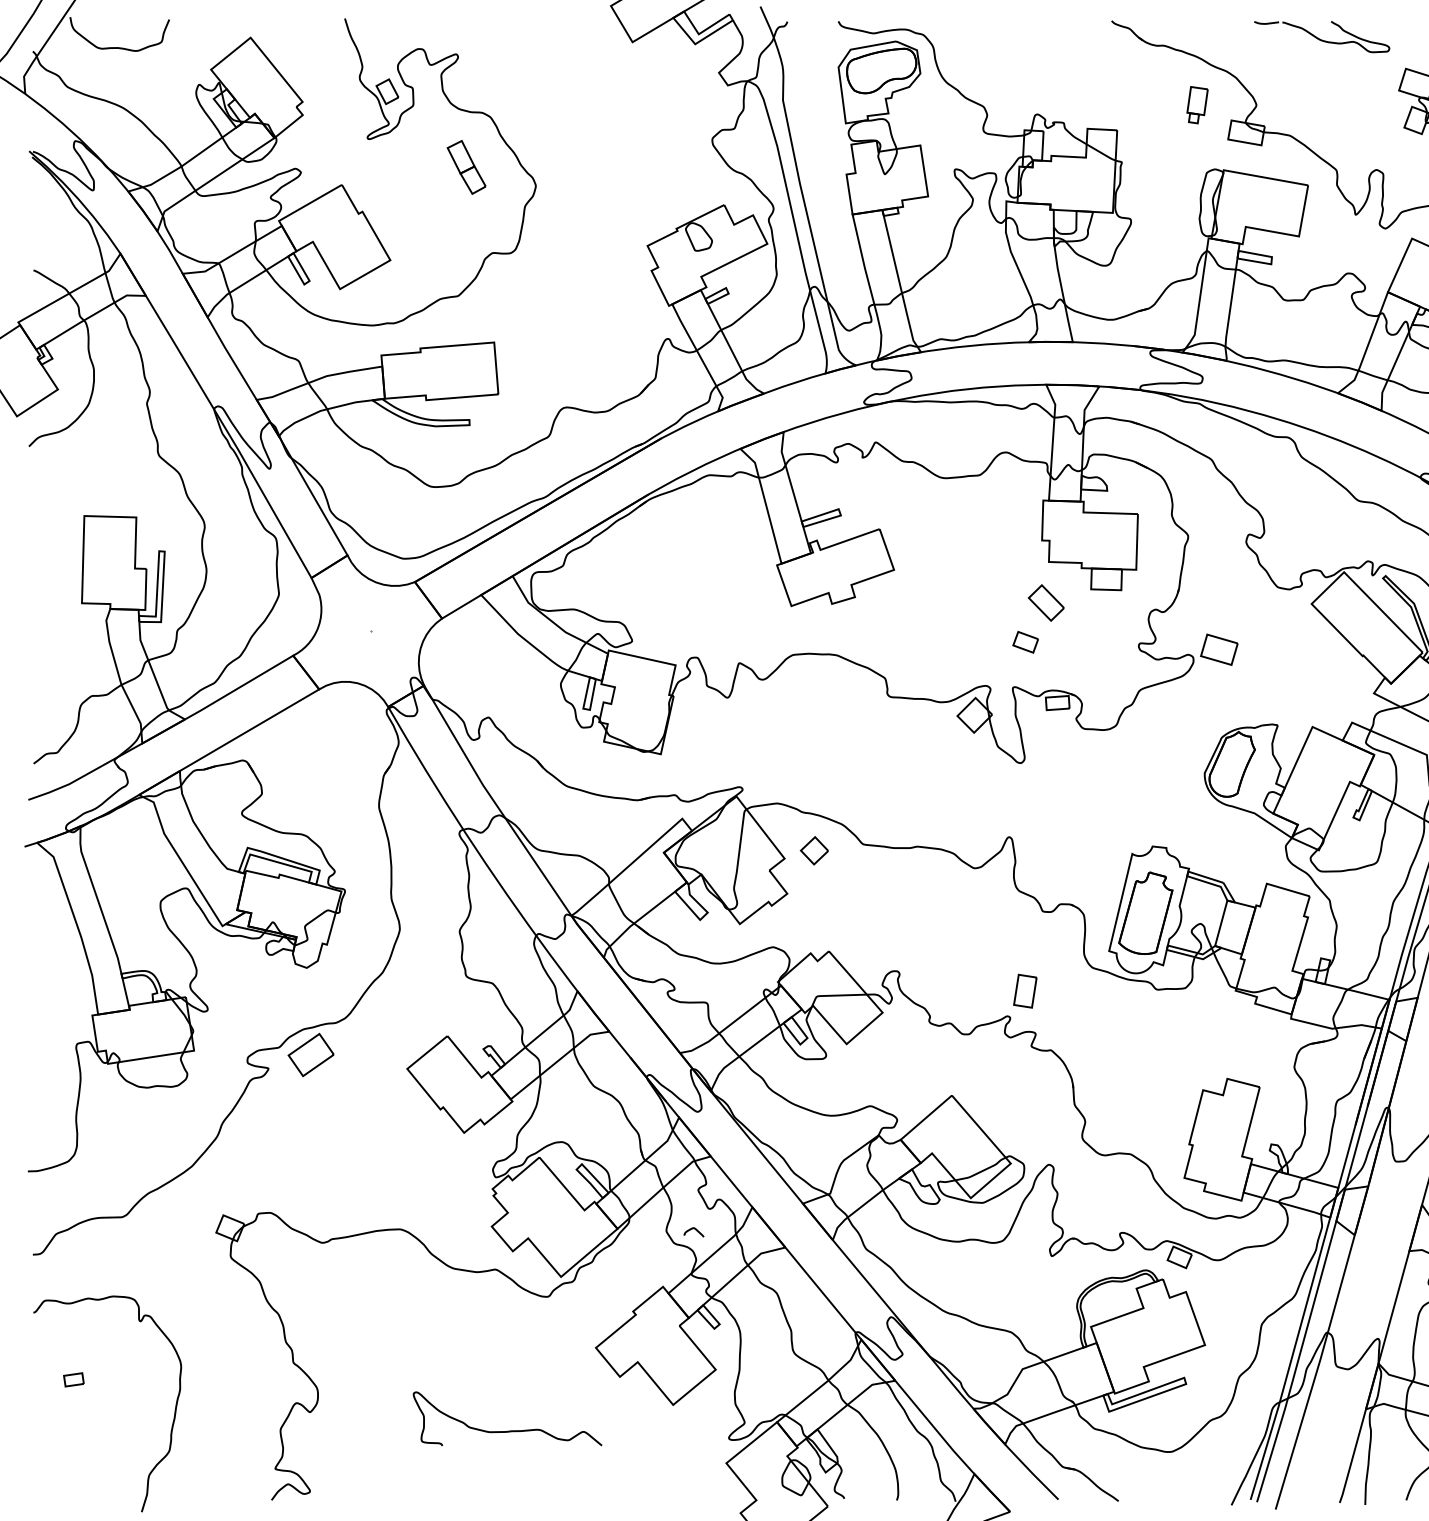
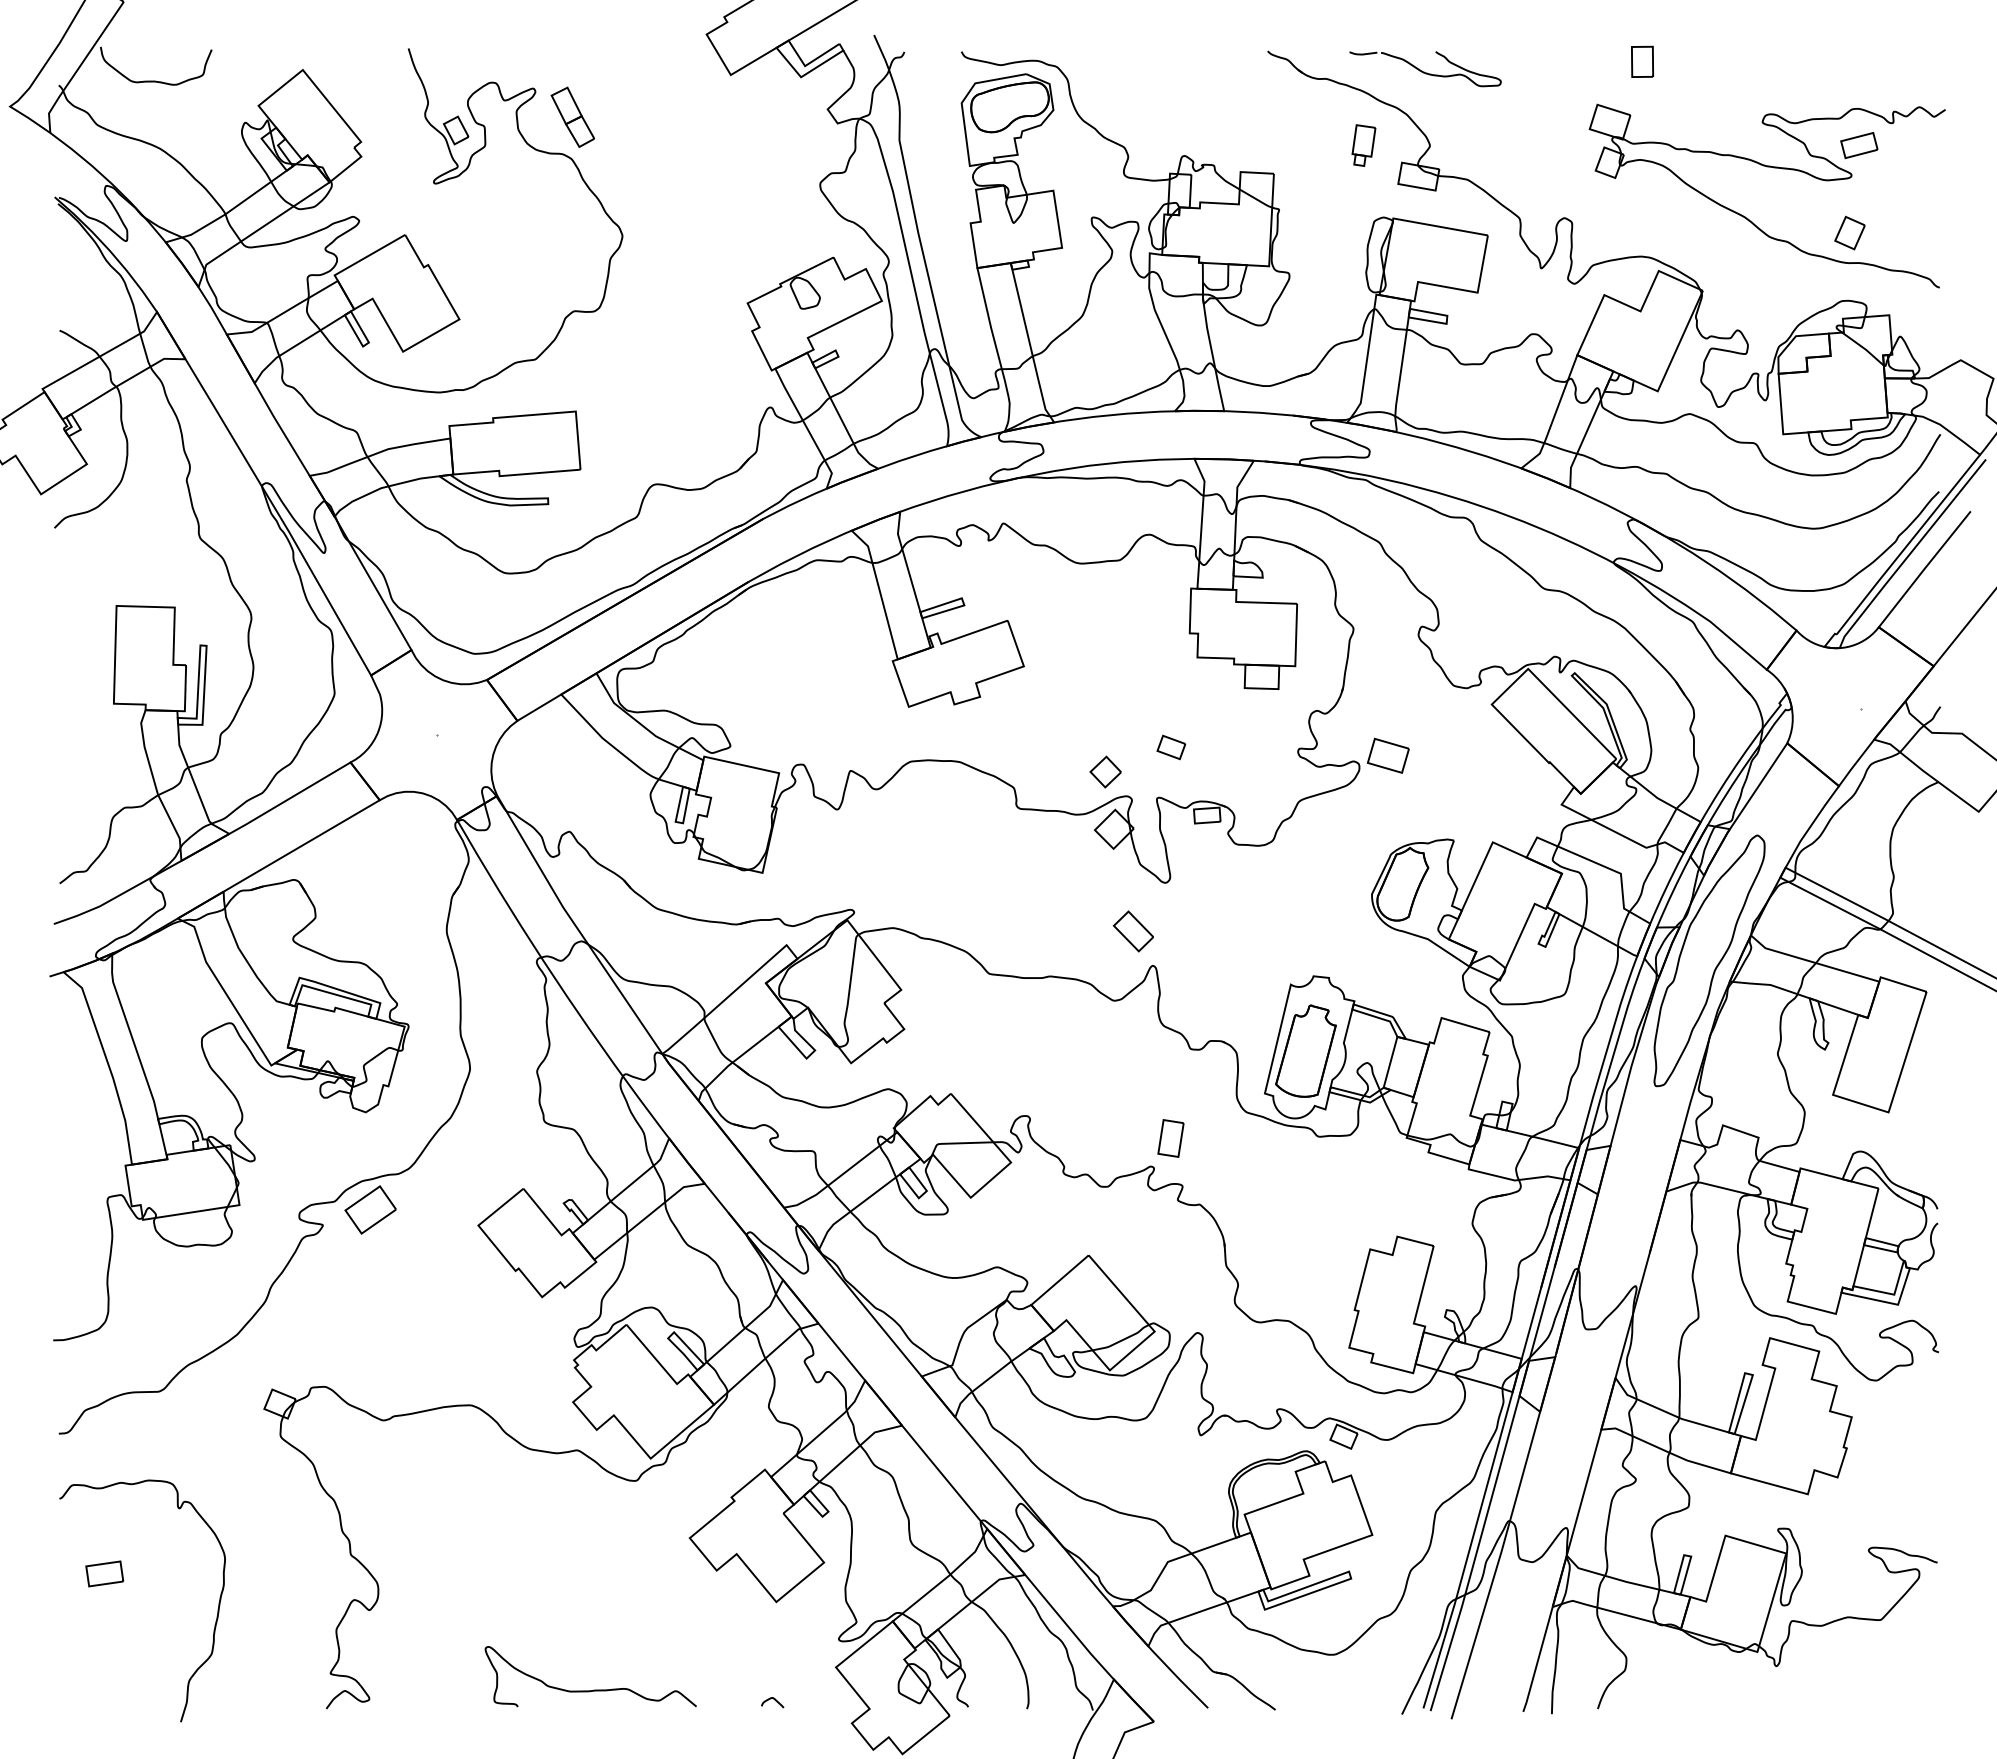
part: (1322, 37) -> (1425, 69), moved
part: (466, 166) -> (572, 116), moved
part: (1045, 603) -> (1132, 931), moved
part: (814, 850) -> (1105, 771), moved
curve: (695, 1230) -> (774, 1700), moved
part: (73, 1379) -> (104, 1573), size x1.67
curve: (509, 1430) -> (593, 1689), moved

